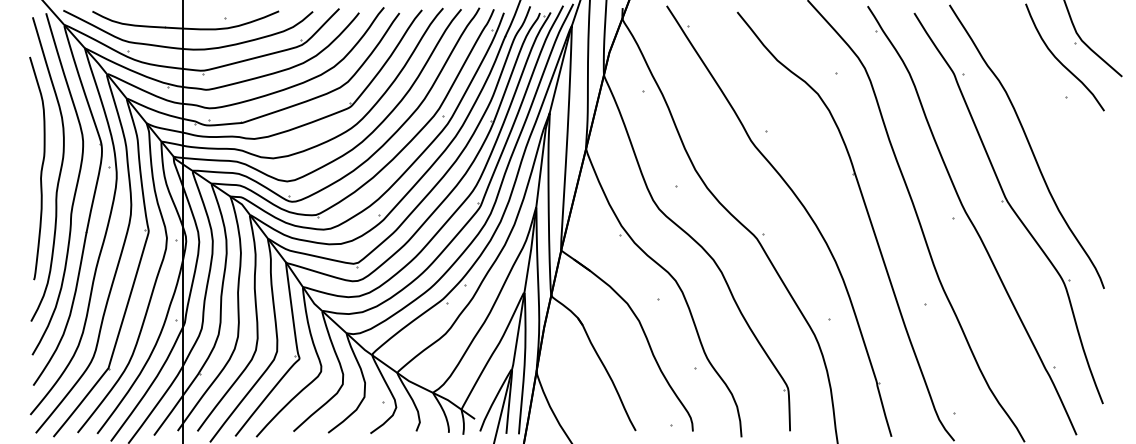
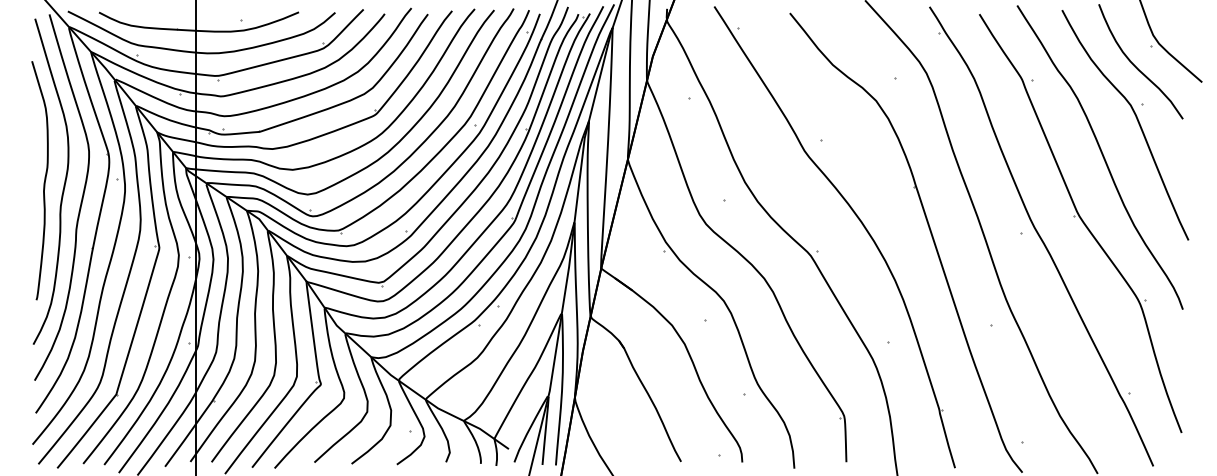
curve: (1061, 114) -> (1137, 122), added

